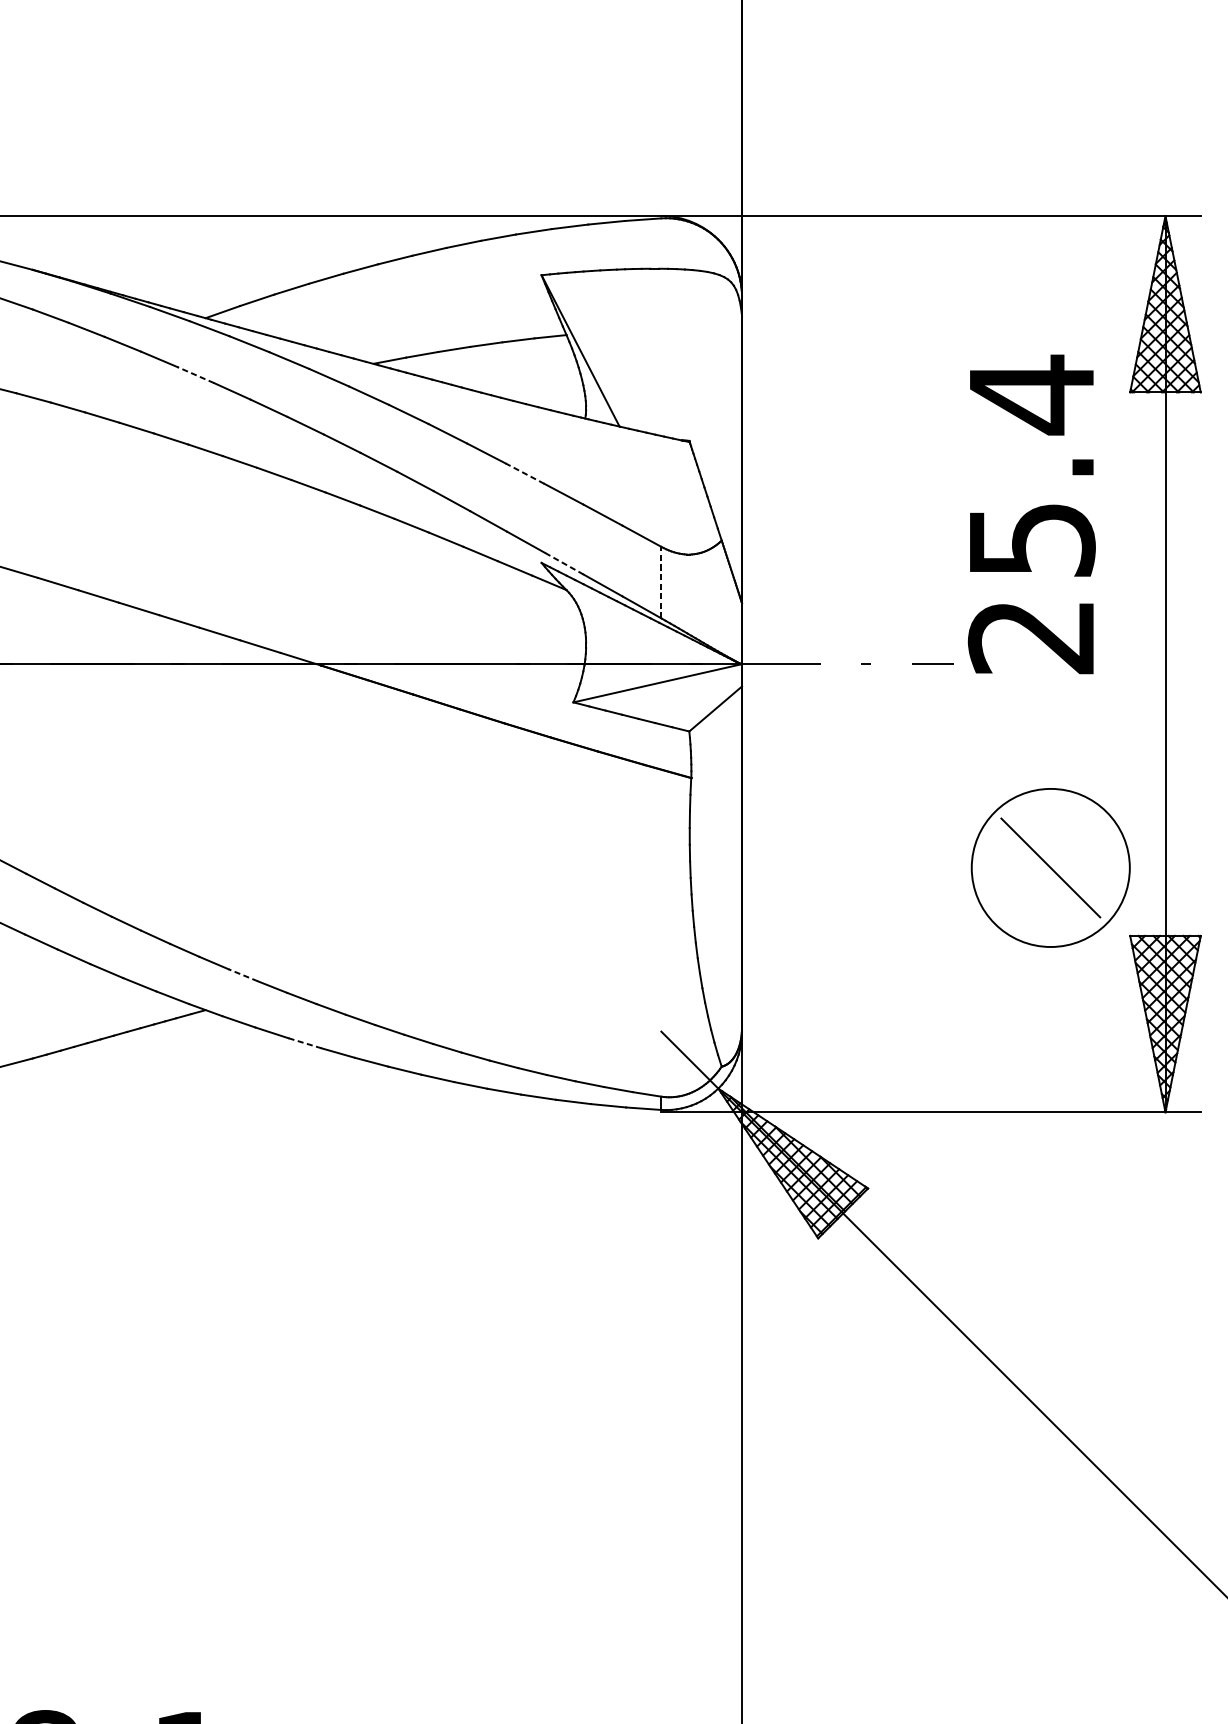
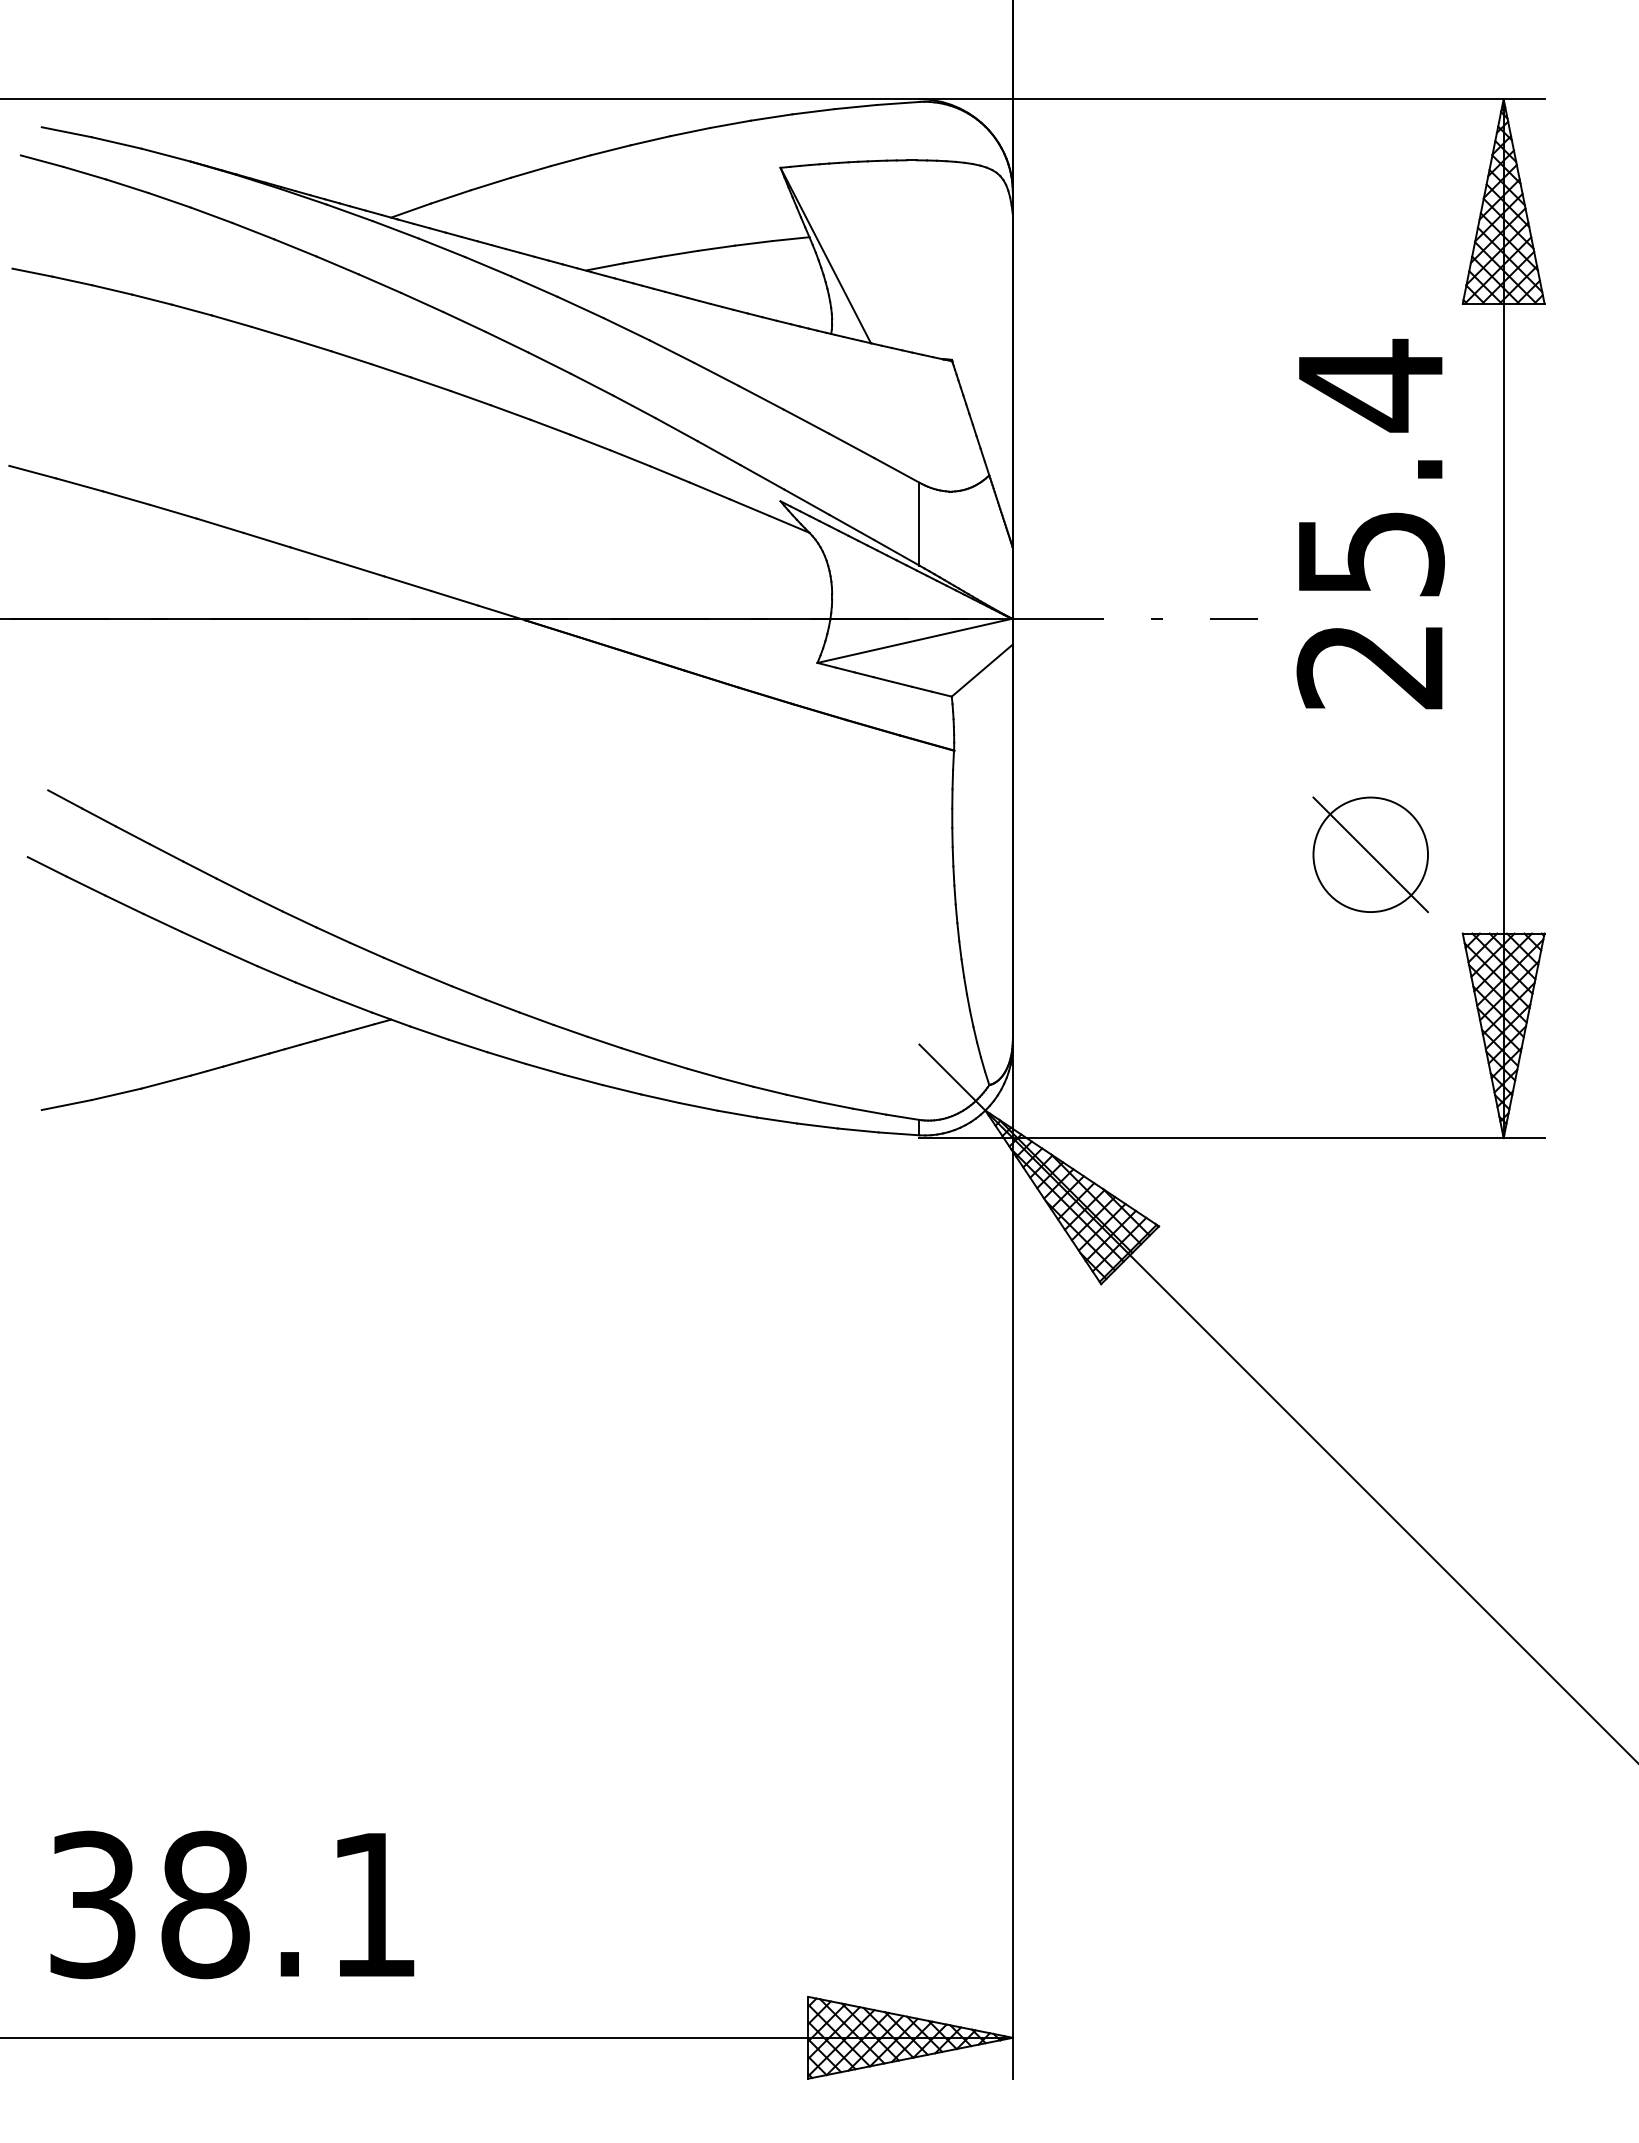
line: (195, 375) -> (379, 283), dashed -> solid
line: (524, 473) -> (760, 397), dashed -> solid
text: (1031, 513) -> (1370, 523), moved
line: (563, 563) -> (806, 502), dashed -> solid
line: (661, 582) -> (919, 523), dashed -> solid
circle: (1050, 867) -> (1370, 854), size x0.62
line: (243, 975) -> (434, 979), dashed -> solid
line: (305, 1042) -> (506, 1057), dashed -> solid

